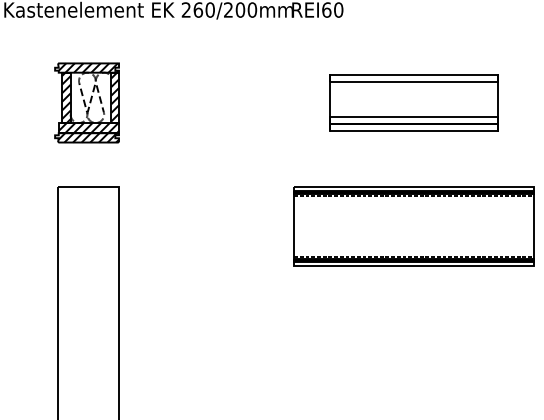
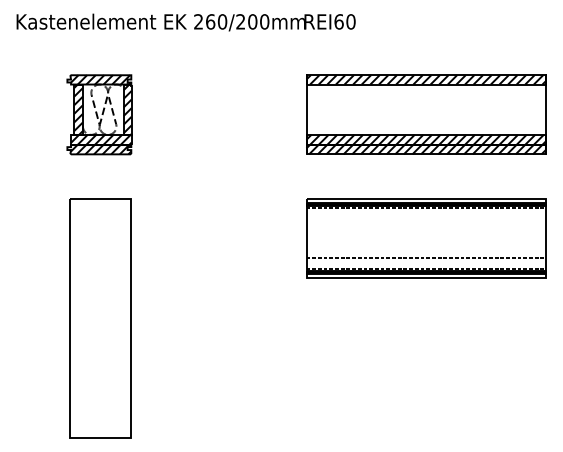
part: (414, 102) -> (426, 114), size x1.43
line: (414, 246) -> (426, 258), added

